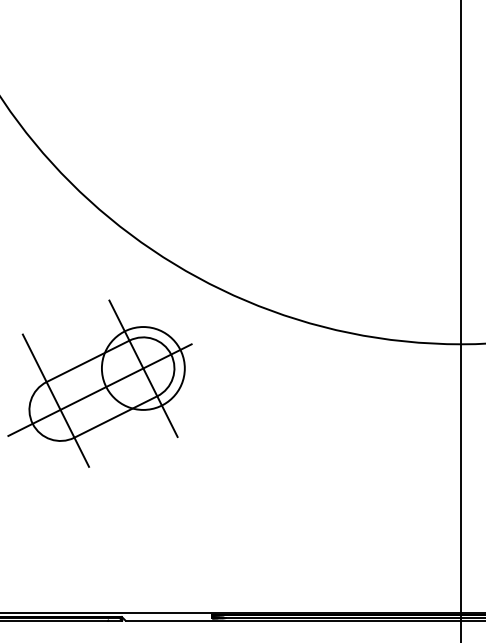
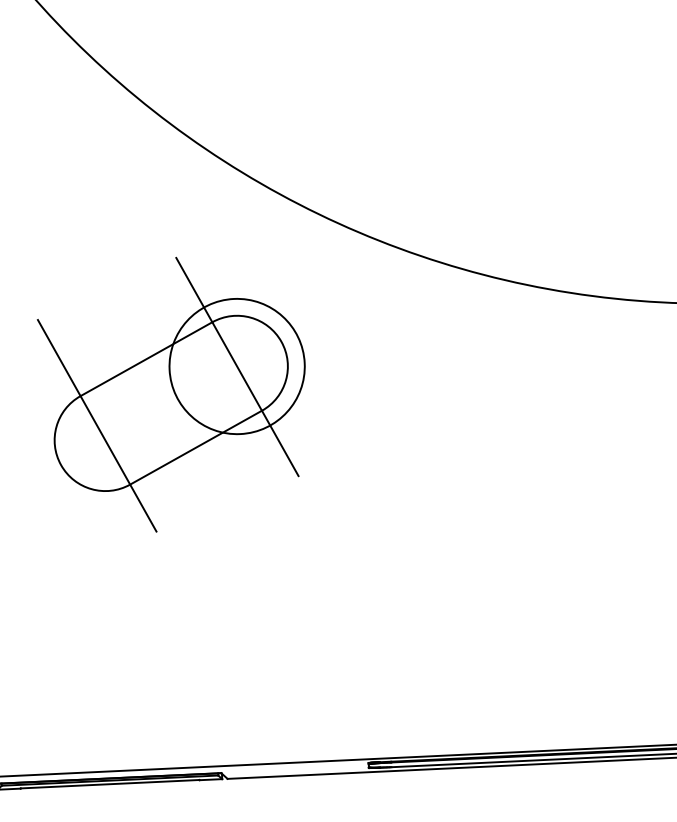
line: (99, 389) -> (167, 404), removed

